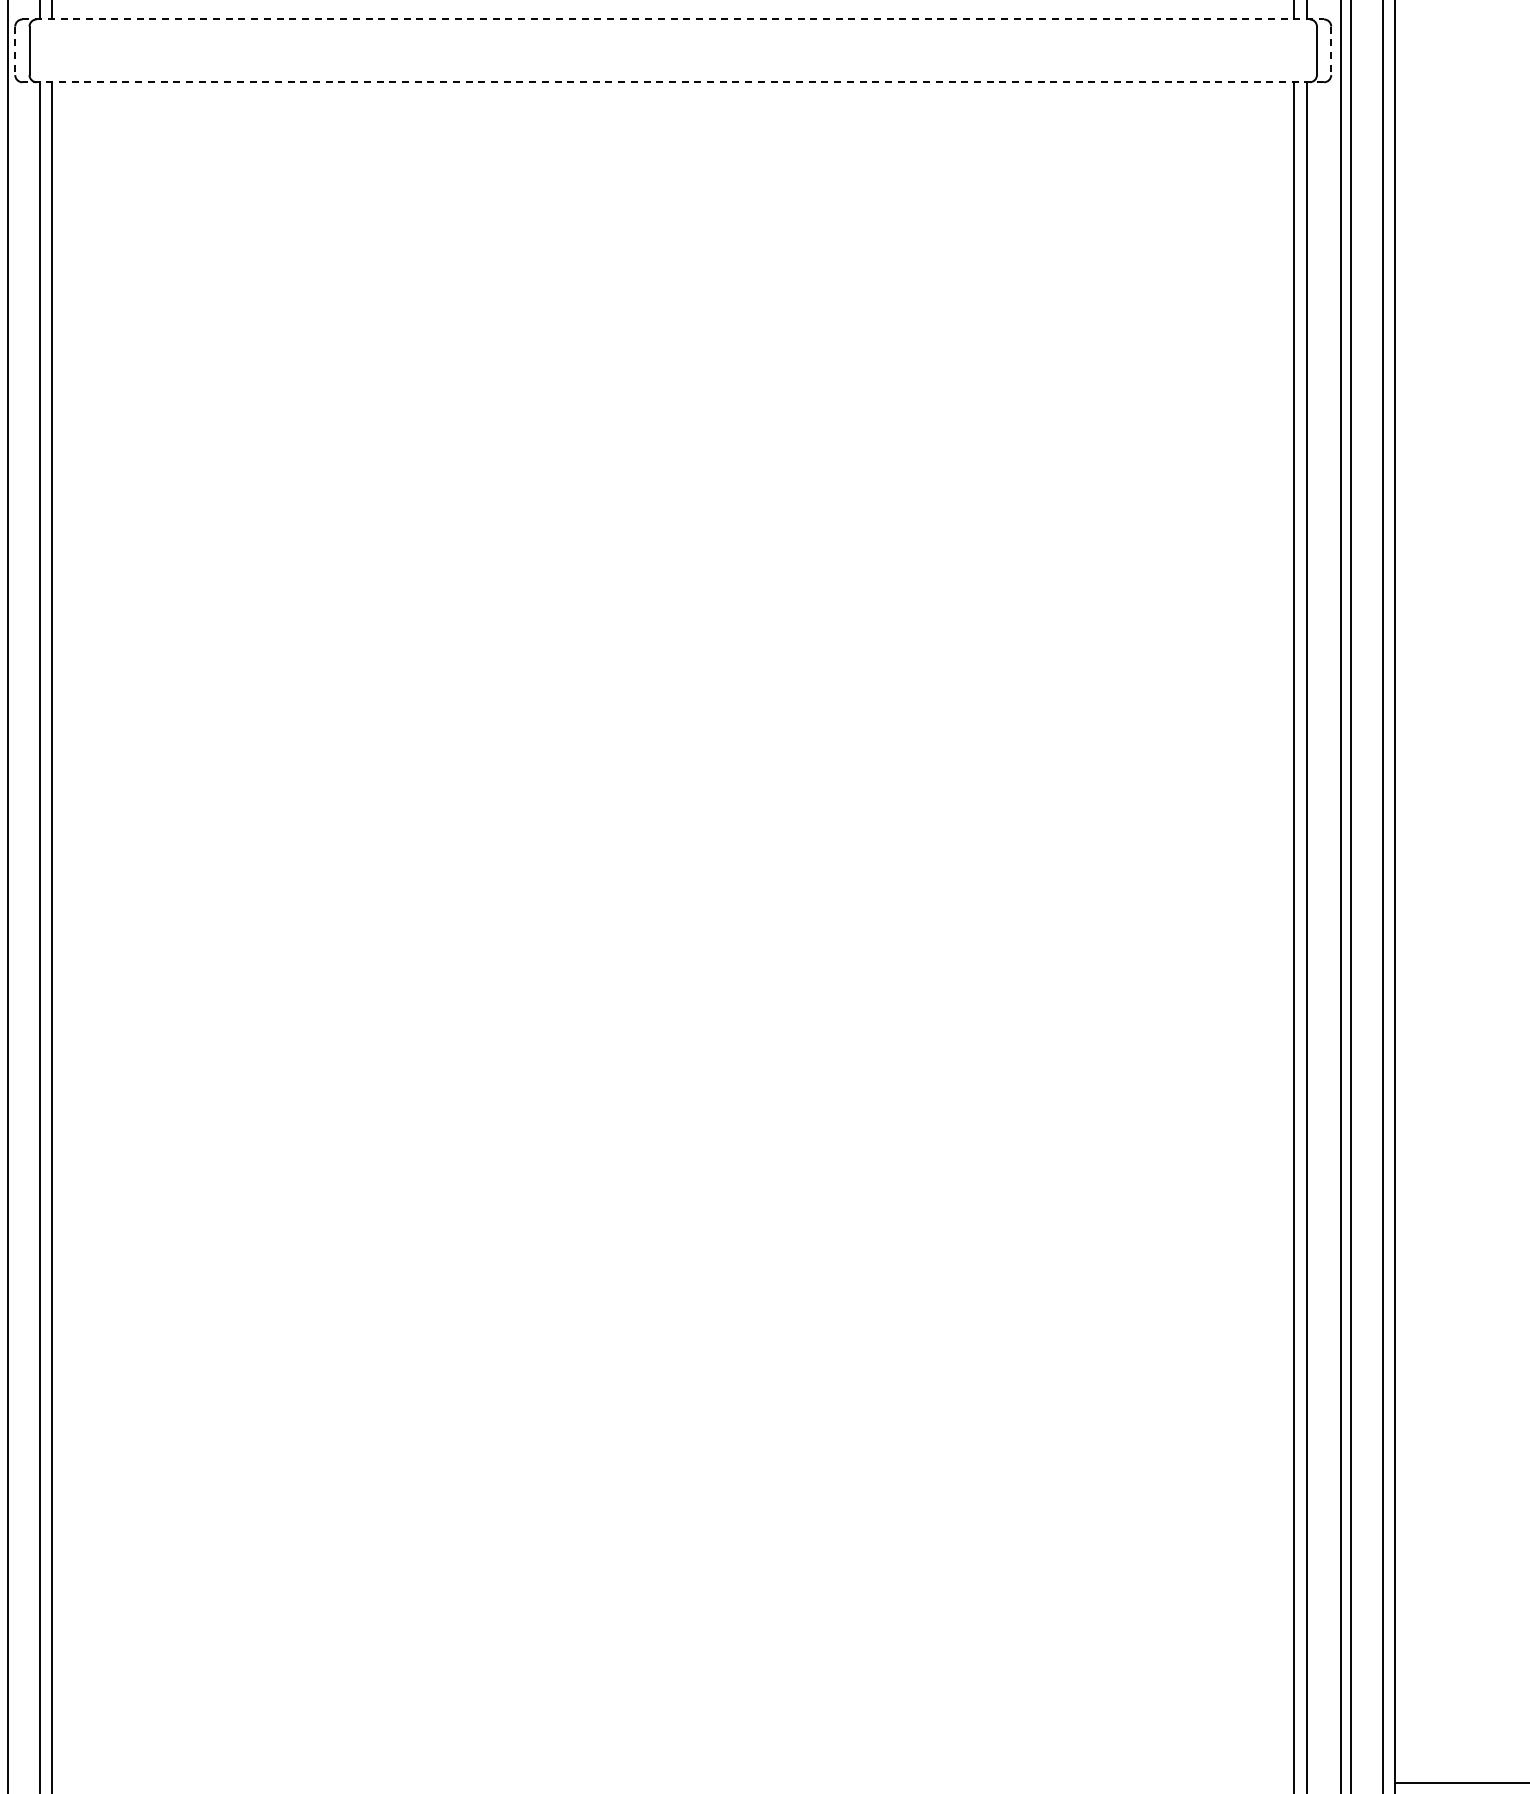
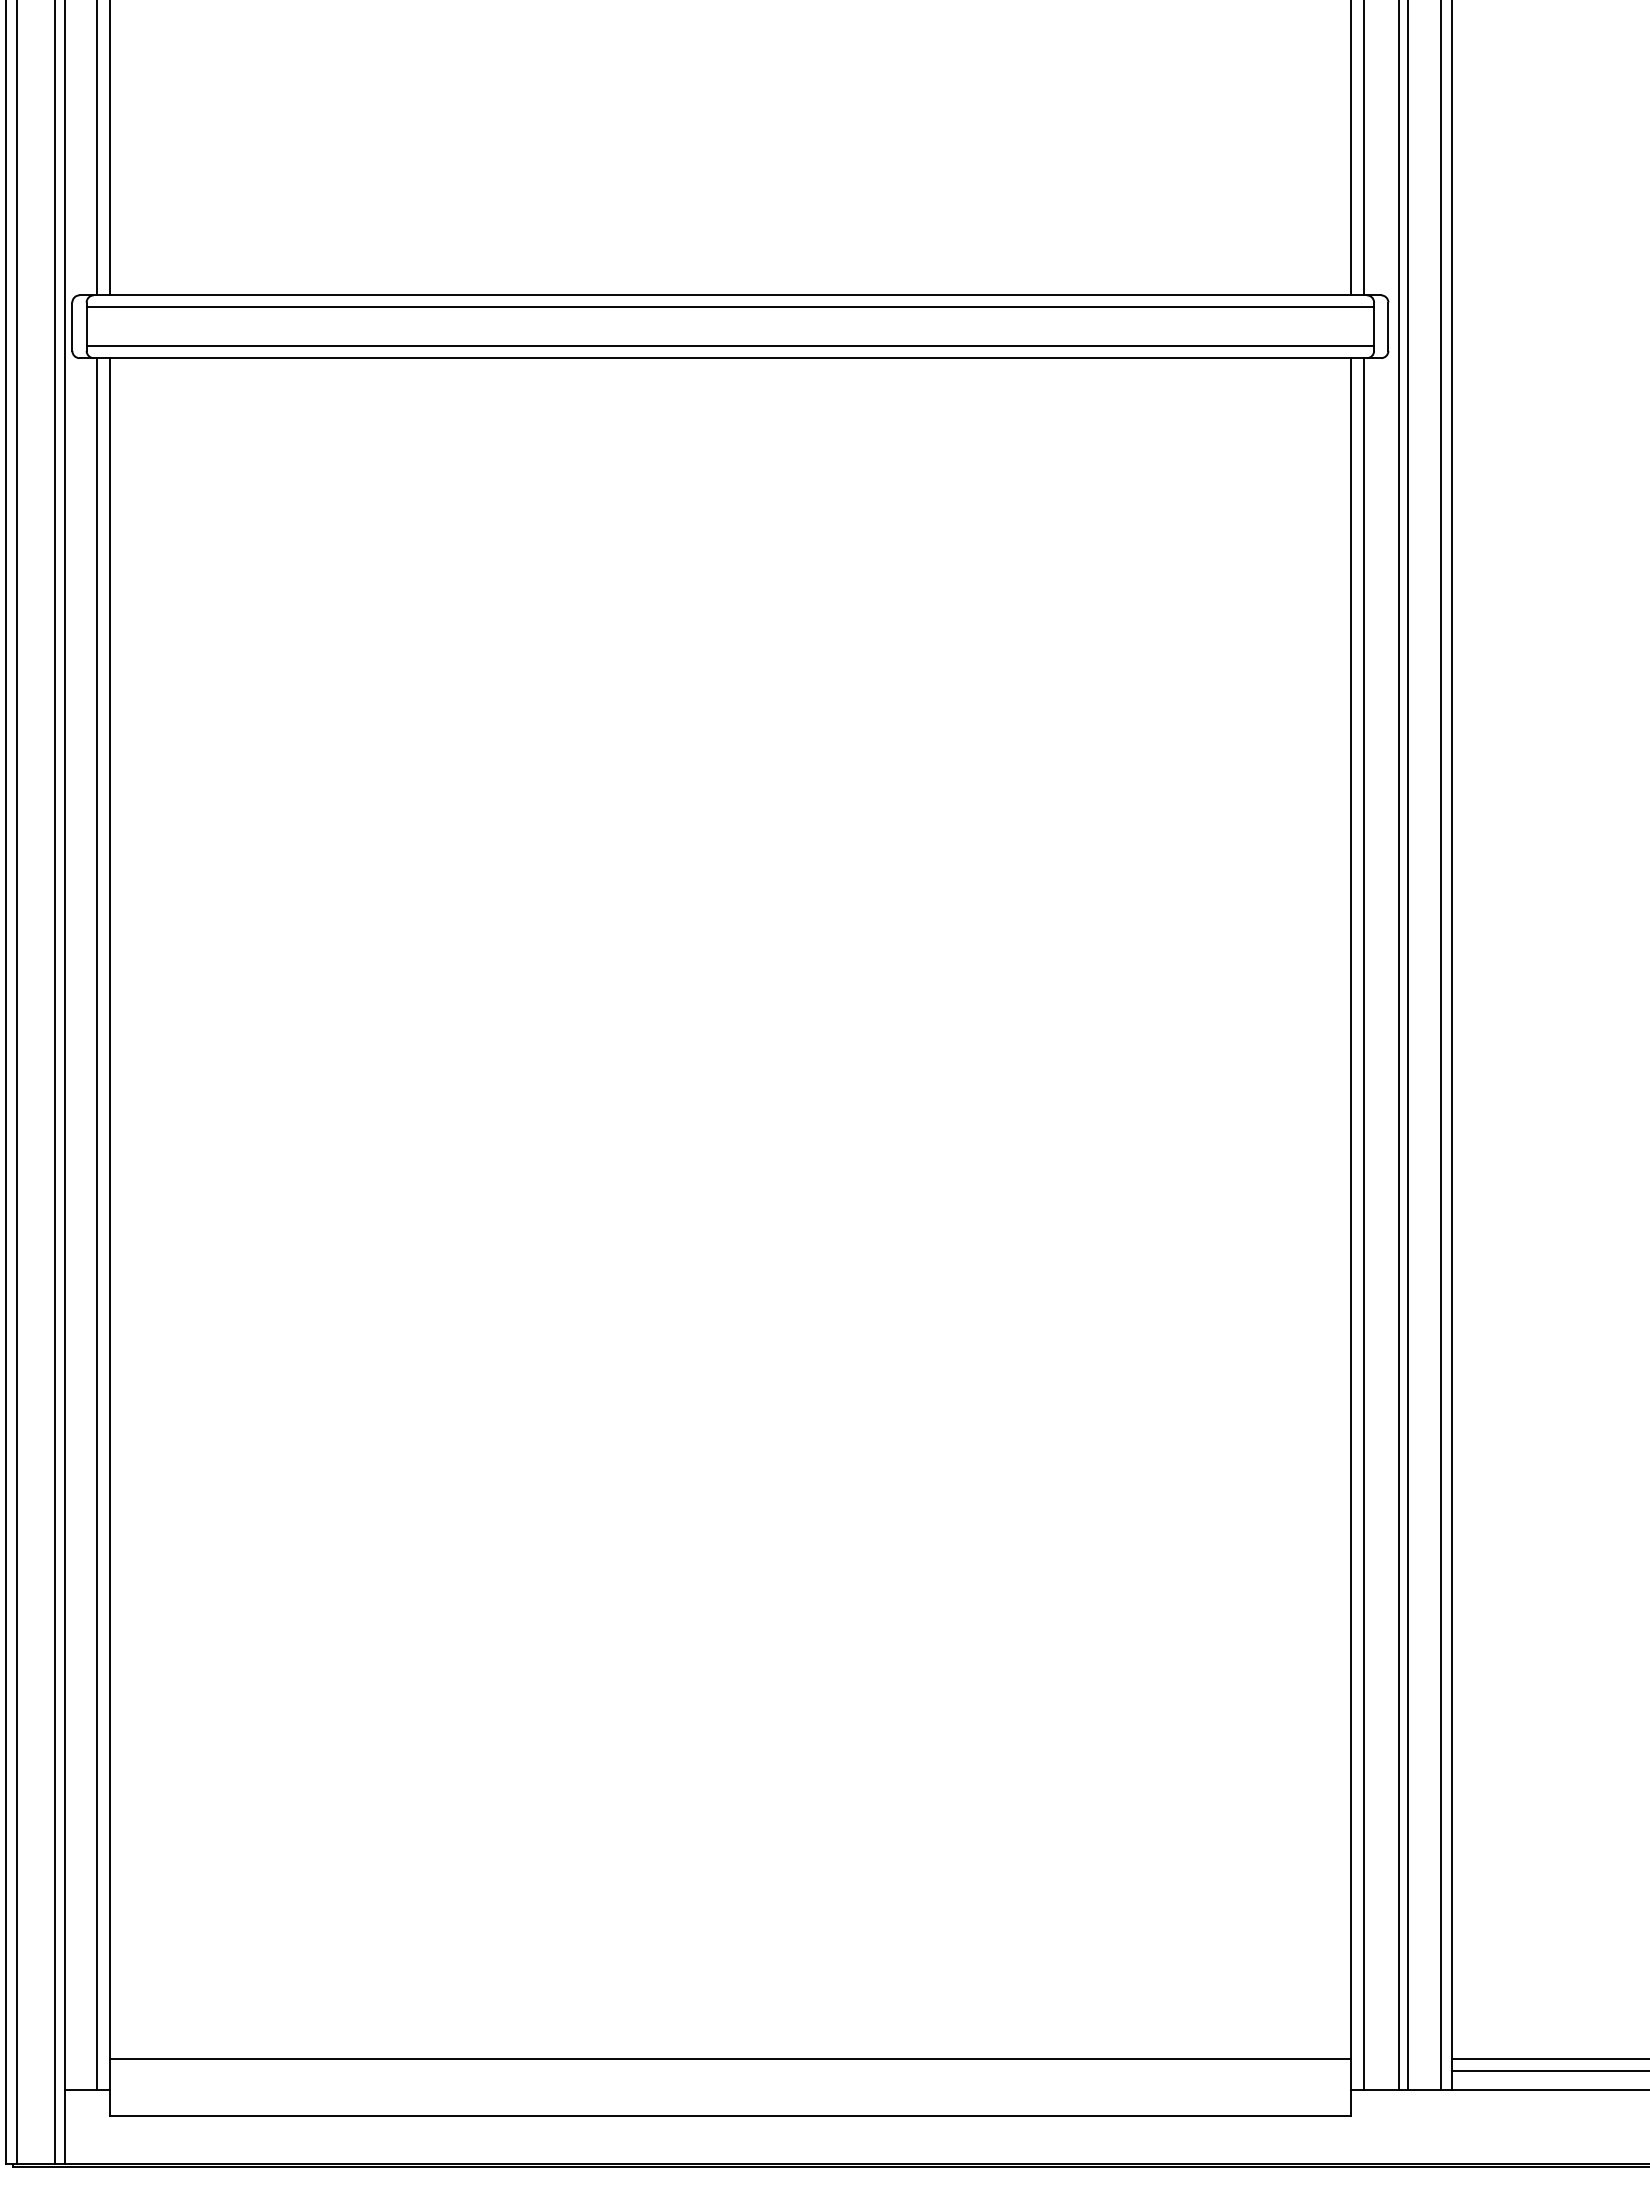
line: (673, 19) -> (730, 295), dashed -> solid
line: (673, 31) -> (730, 307), added
line: (15, 51) -> (72, 327), dashed -> solid
line: (1331, 51) -> (1388, 327), dashed -> solid
line: (673, 70) -> (730, 346), added
line: (673, 82) -> (730, 358), dashed -> solid
line: (673, 1783) -> (730, 2059), added

